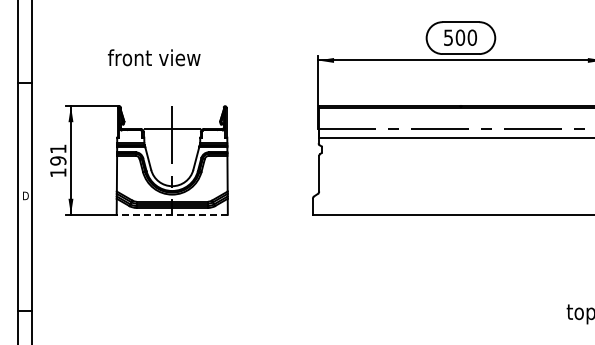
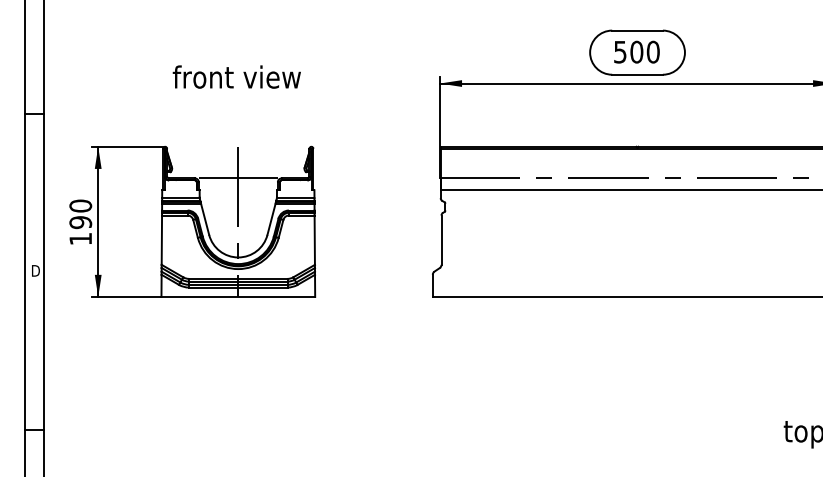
text: (153, 57) -> (235, 76), moved
text: (58, 148) -> (80, 205), 191 -> 190
line: (172, 214) -> (238, 296), dashed -> solid

